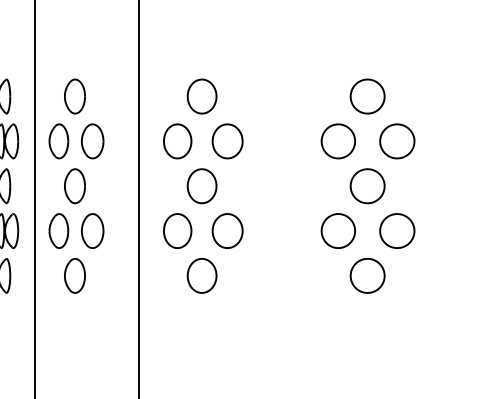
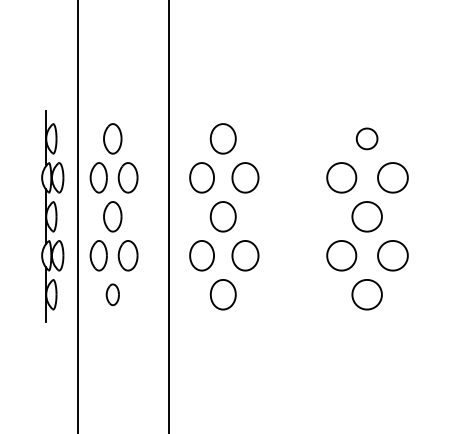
part: (366, 96) -> (366, 138), size x0.7
part: (74, 275) -> (112, 294), size x0.7

